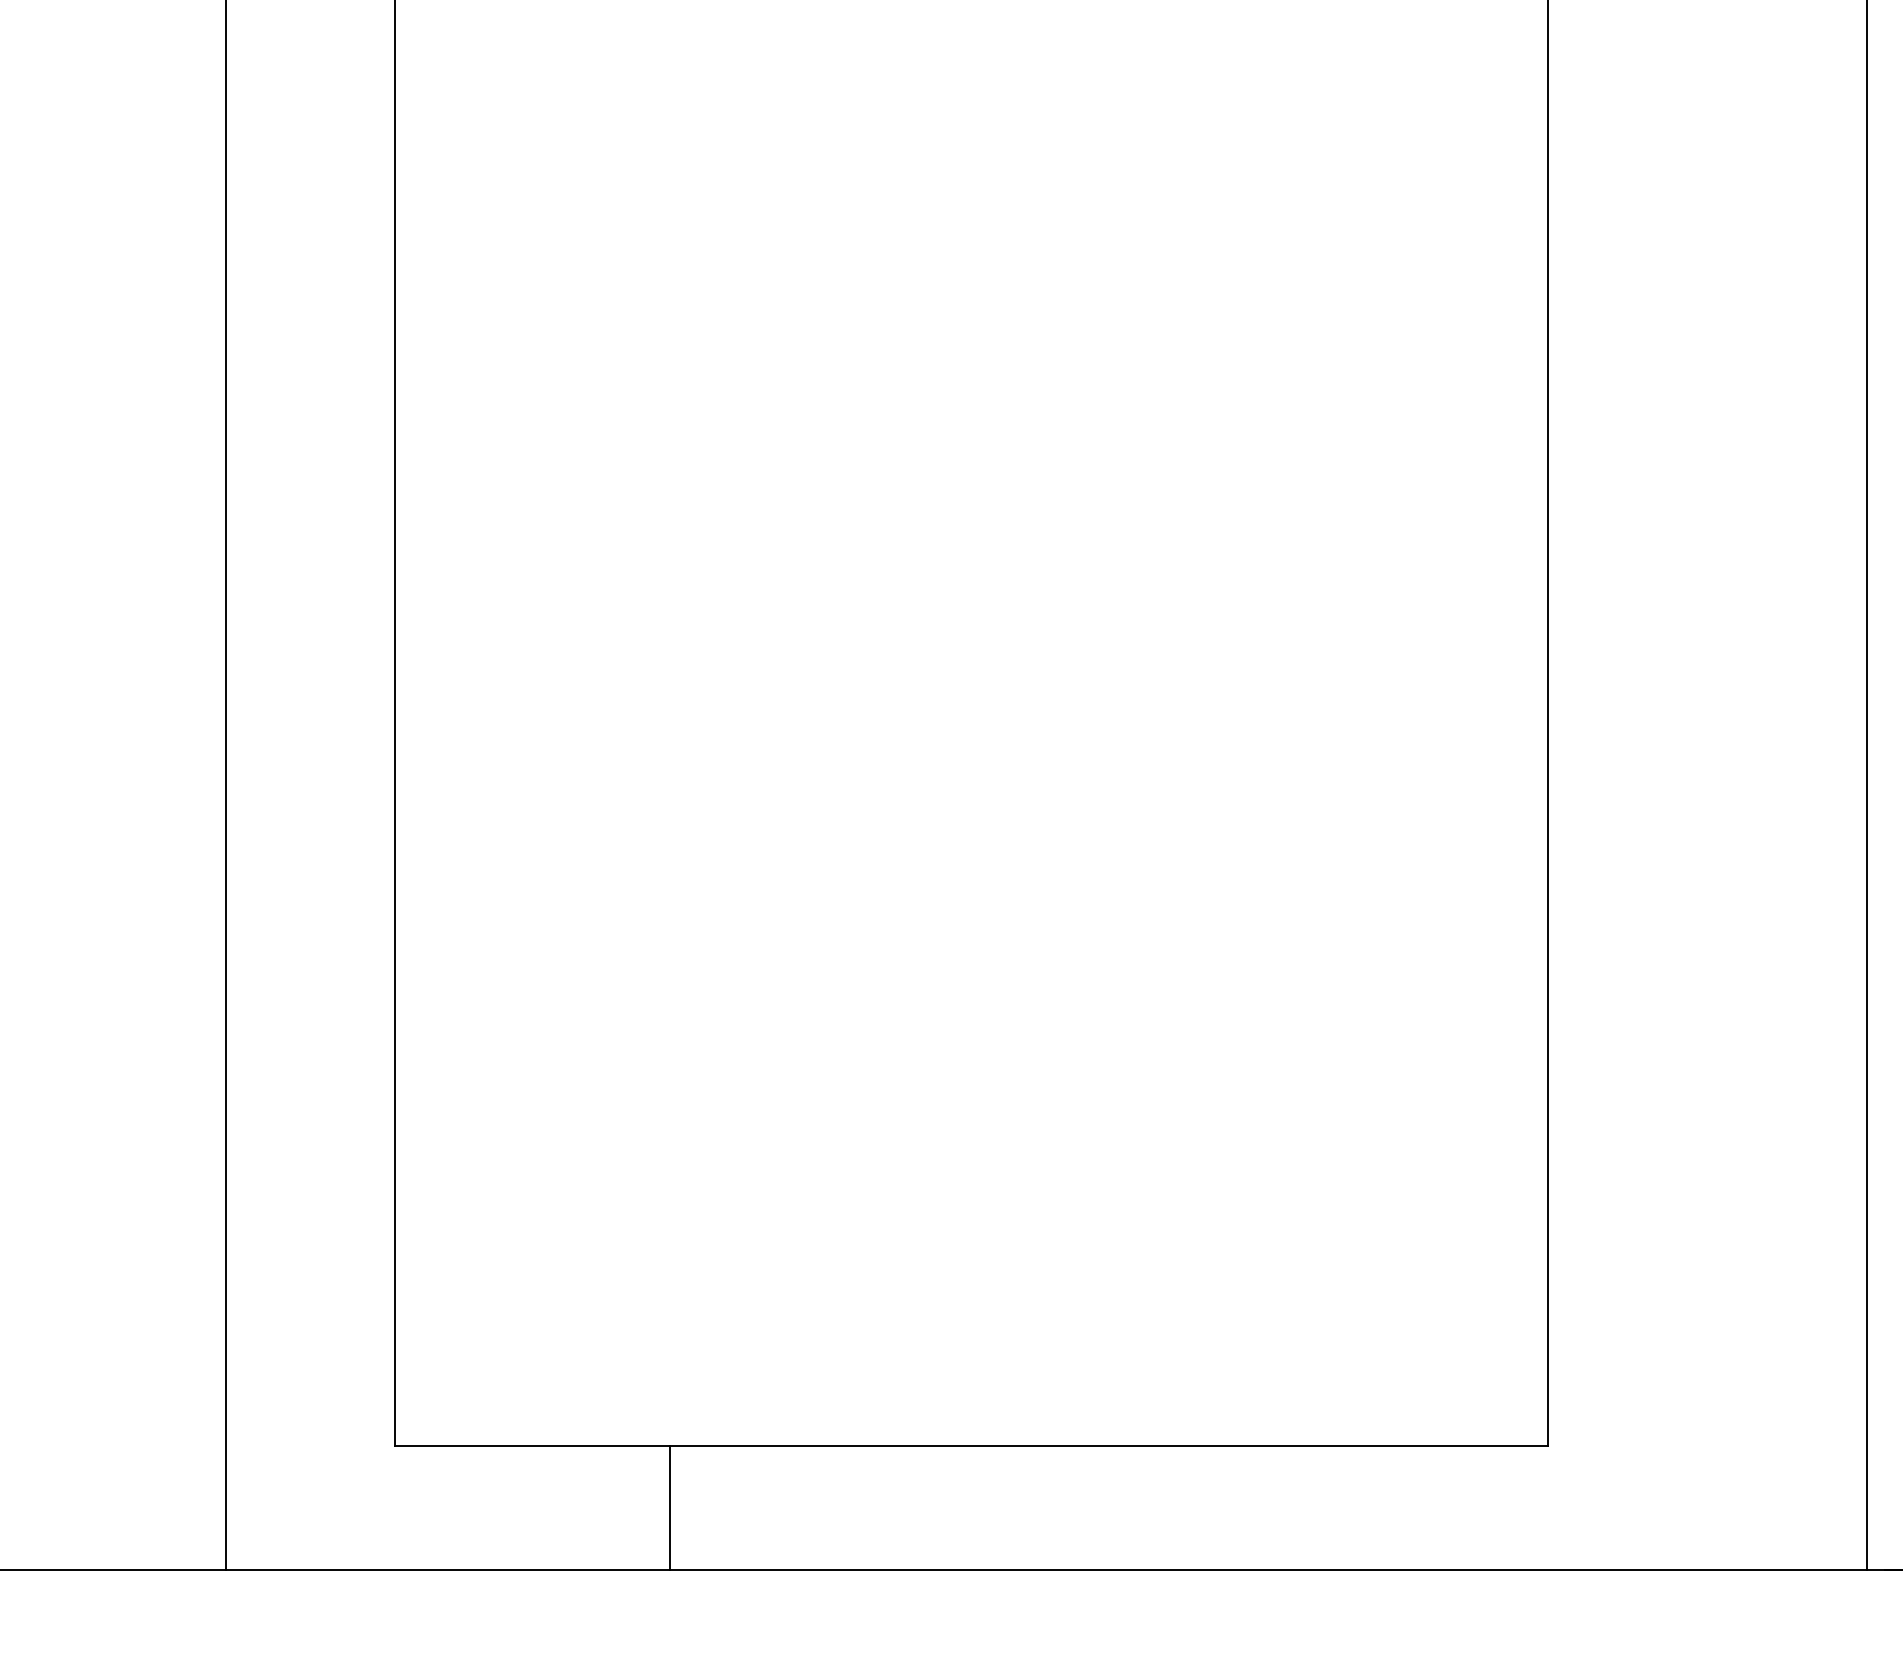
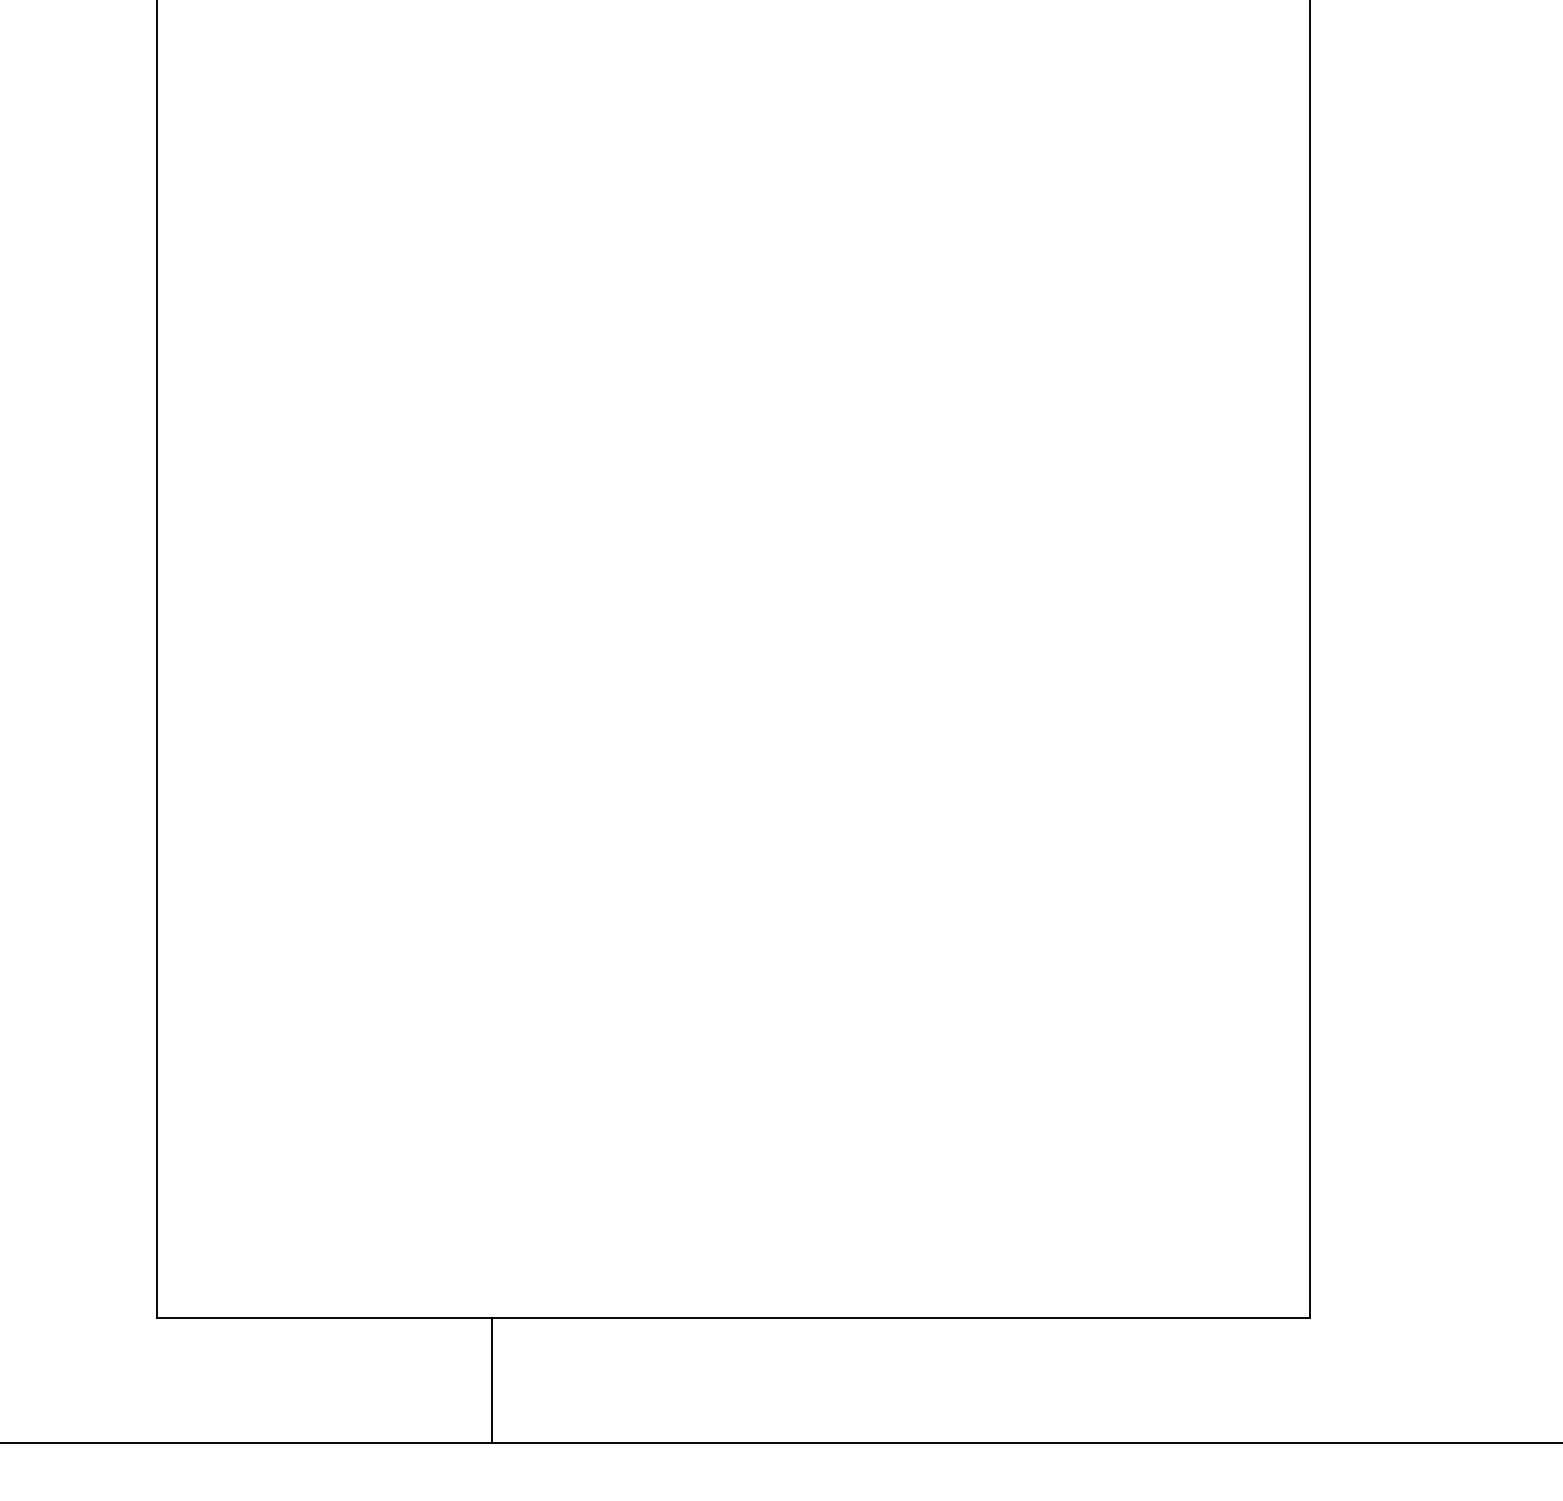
line: (669, 1507) -> (491, 1379), moved

